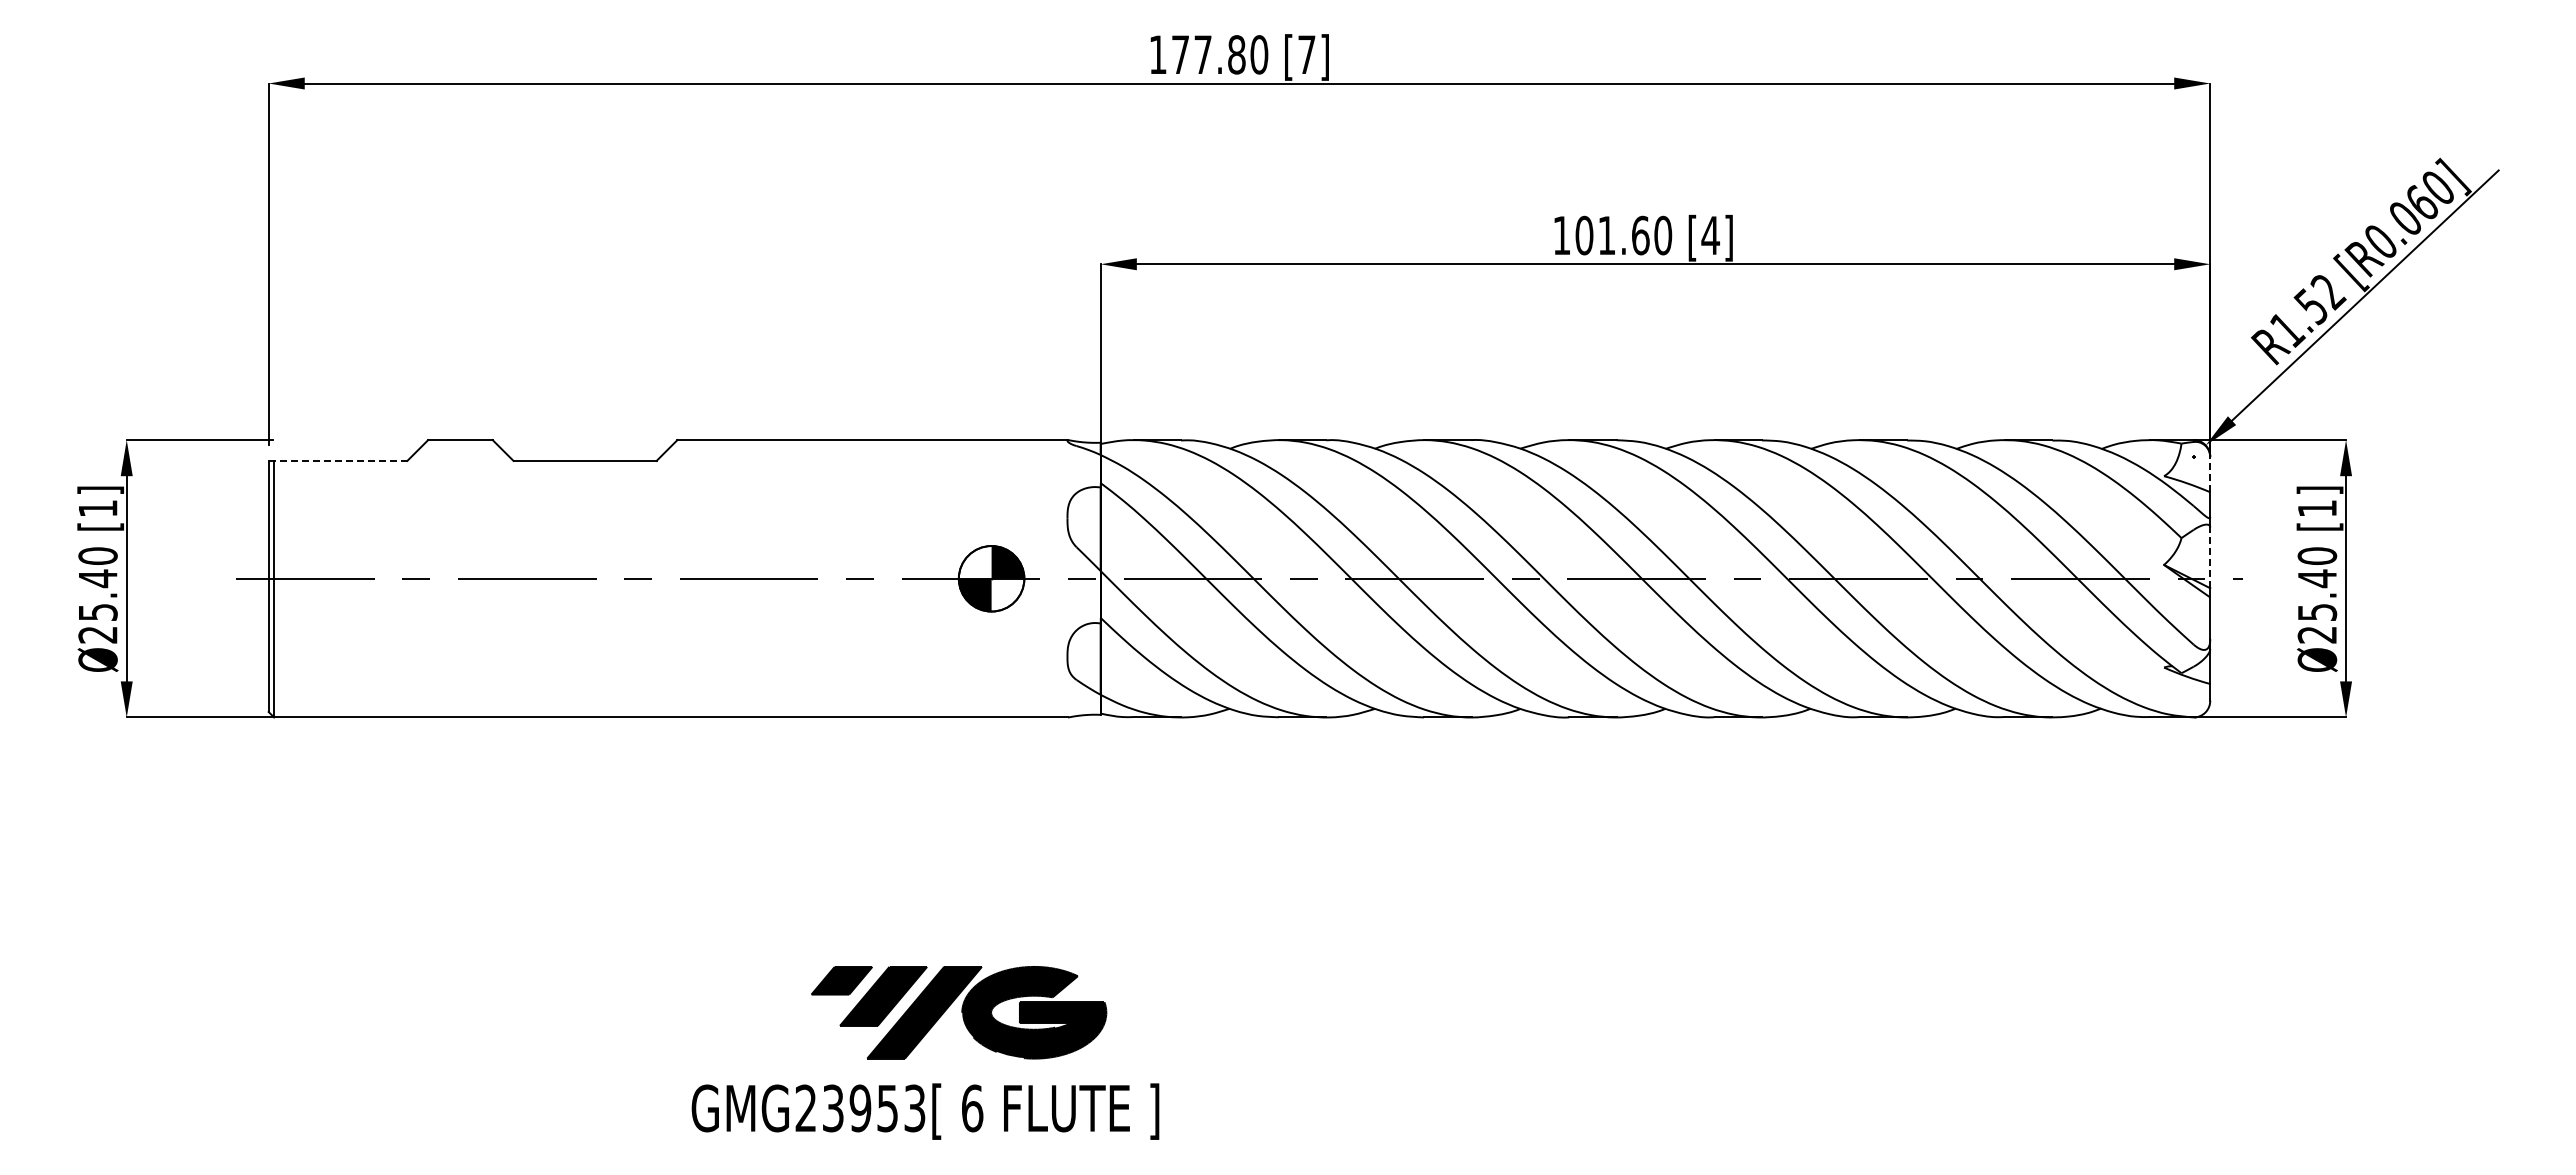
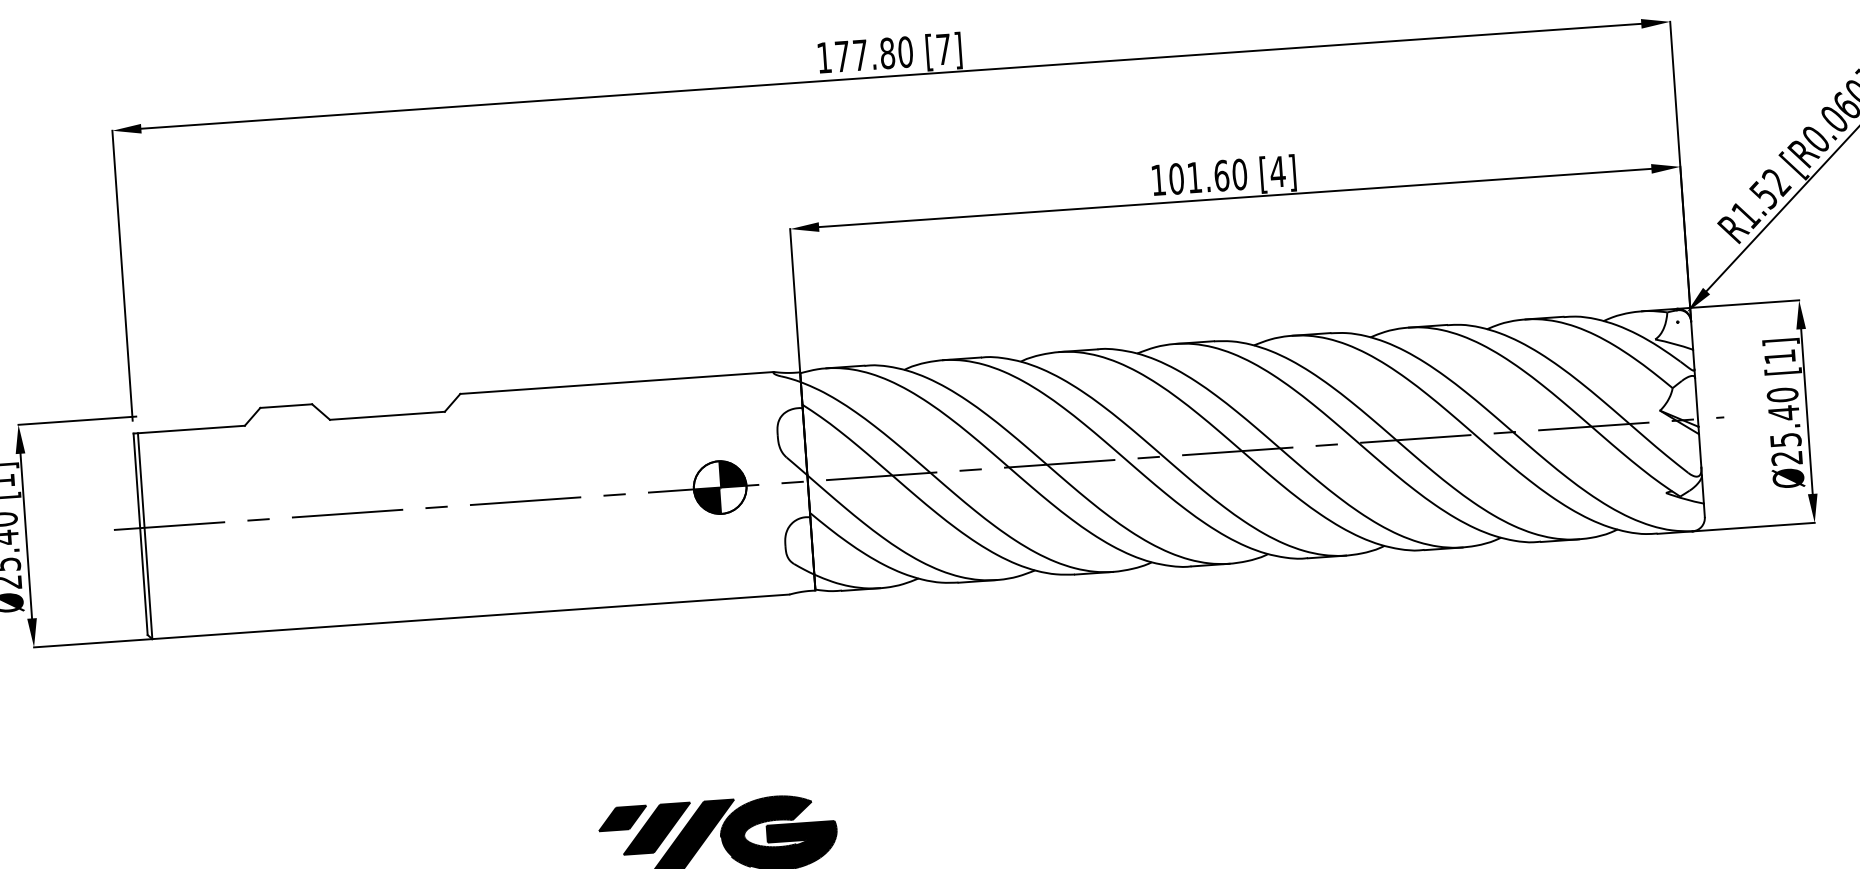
line: (338, 460) -> (189, 429), dashed -> solid
line: (2210, 474) -> (1692, 335), dashed -> solid
line: (2210, 557) -> (1696, 402), dashed -> solid

